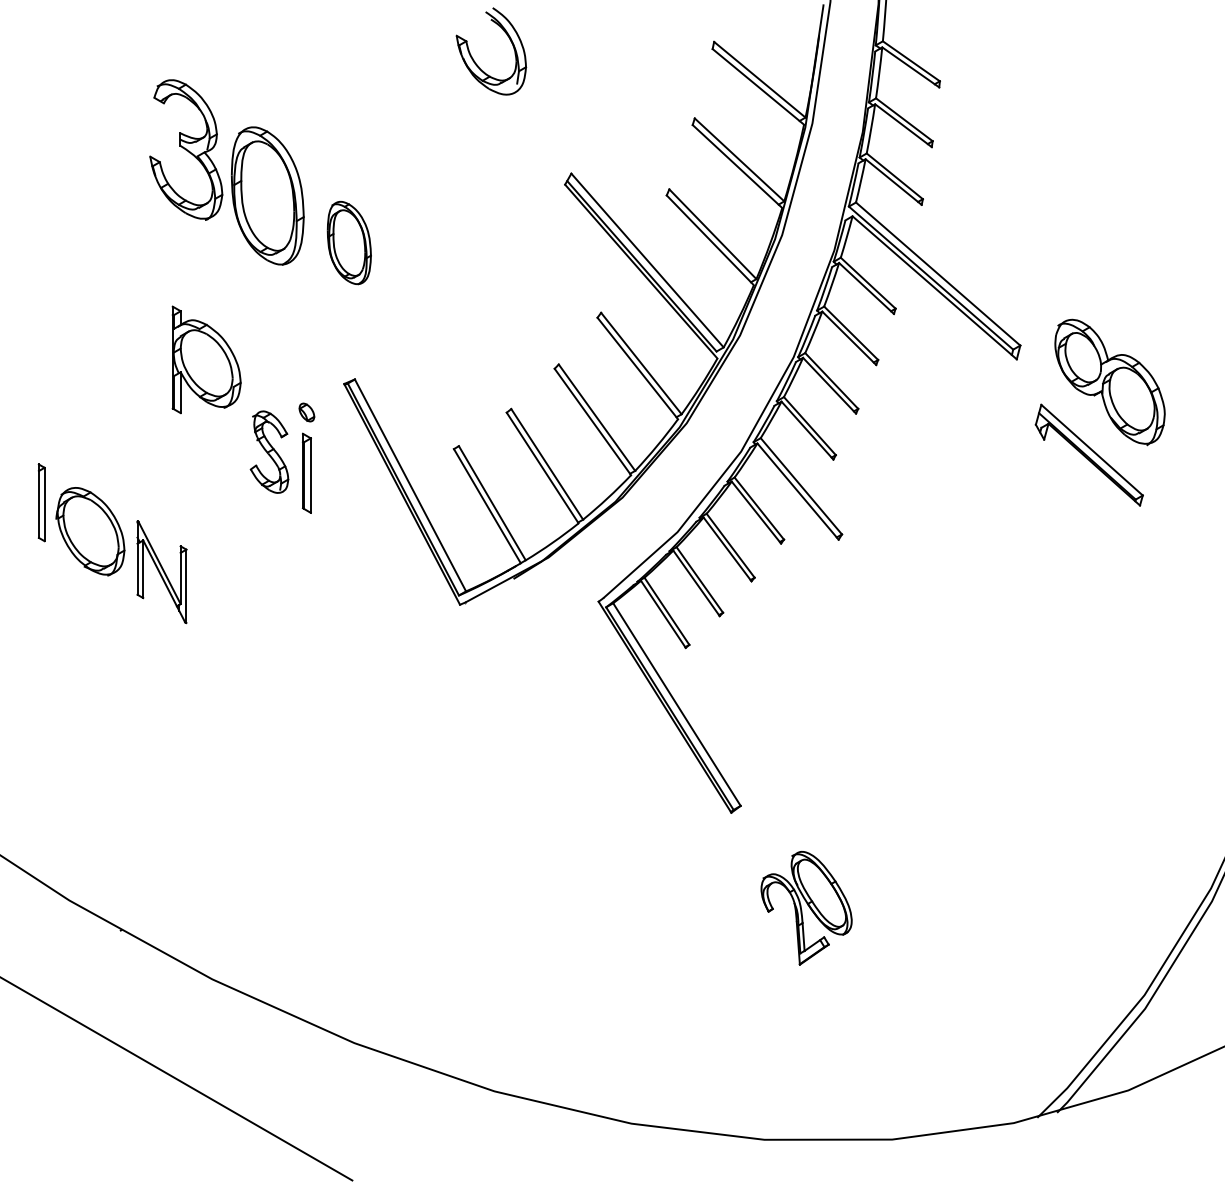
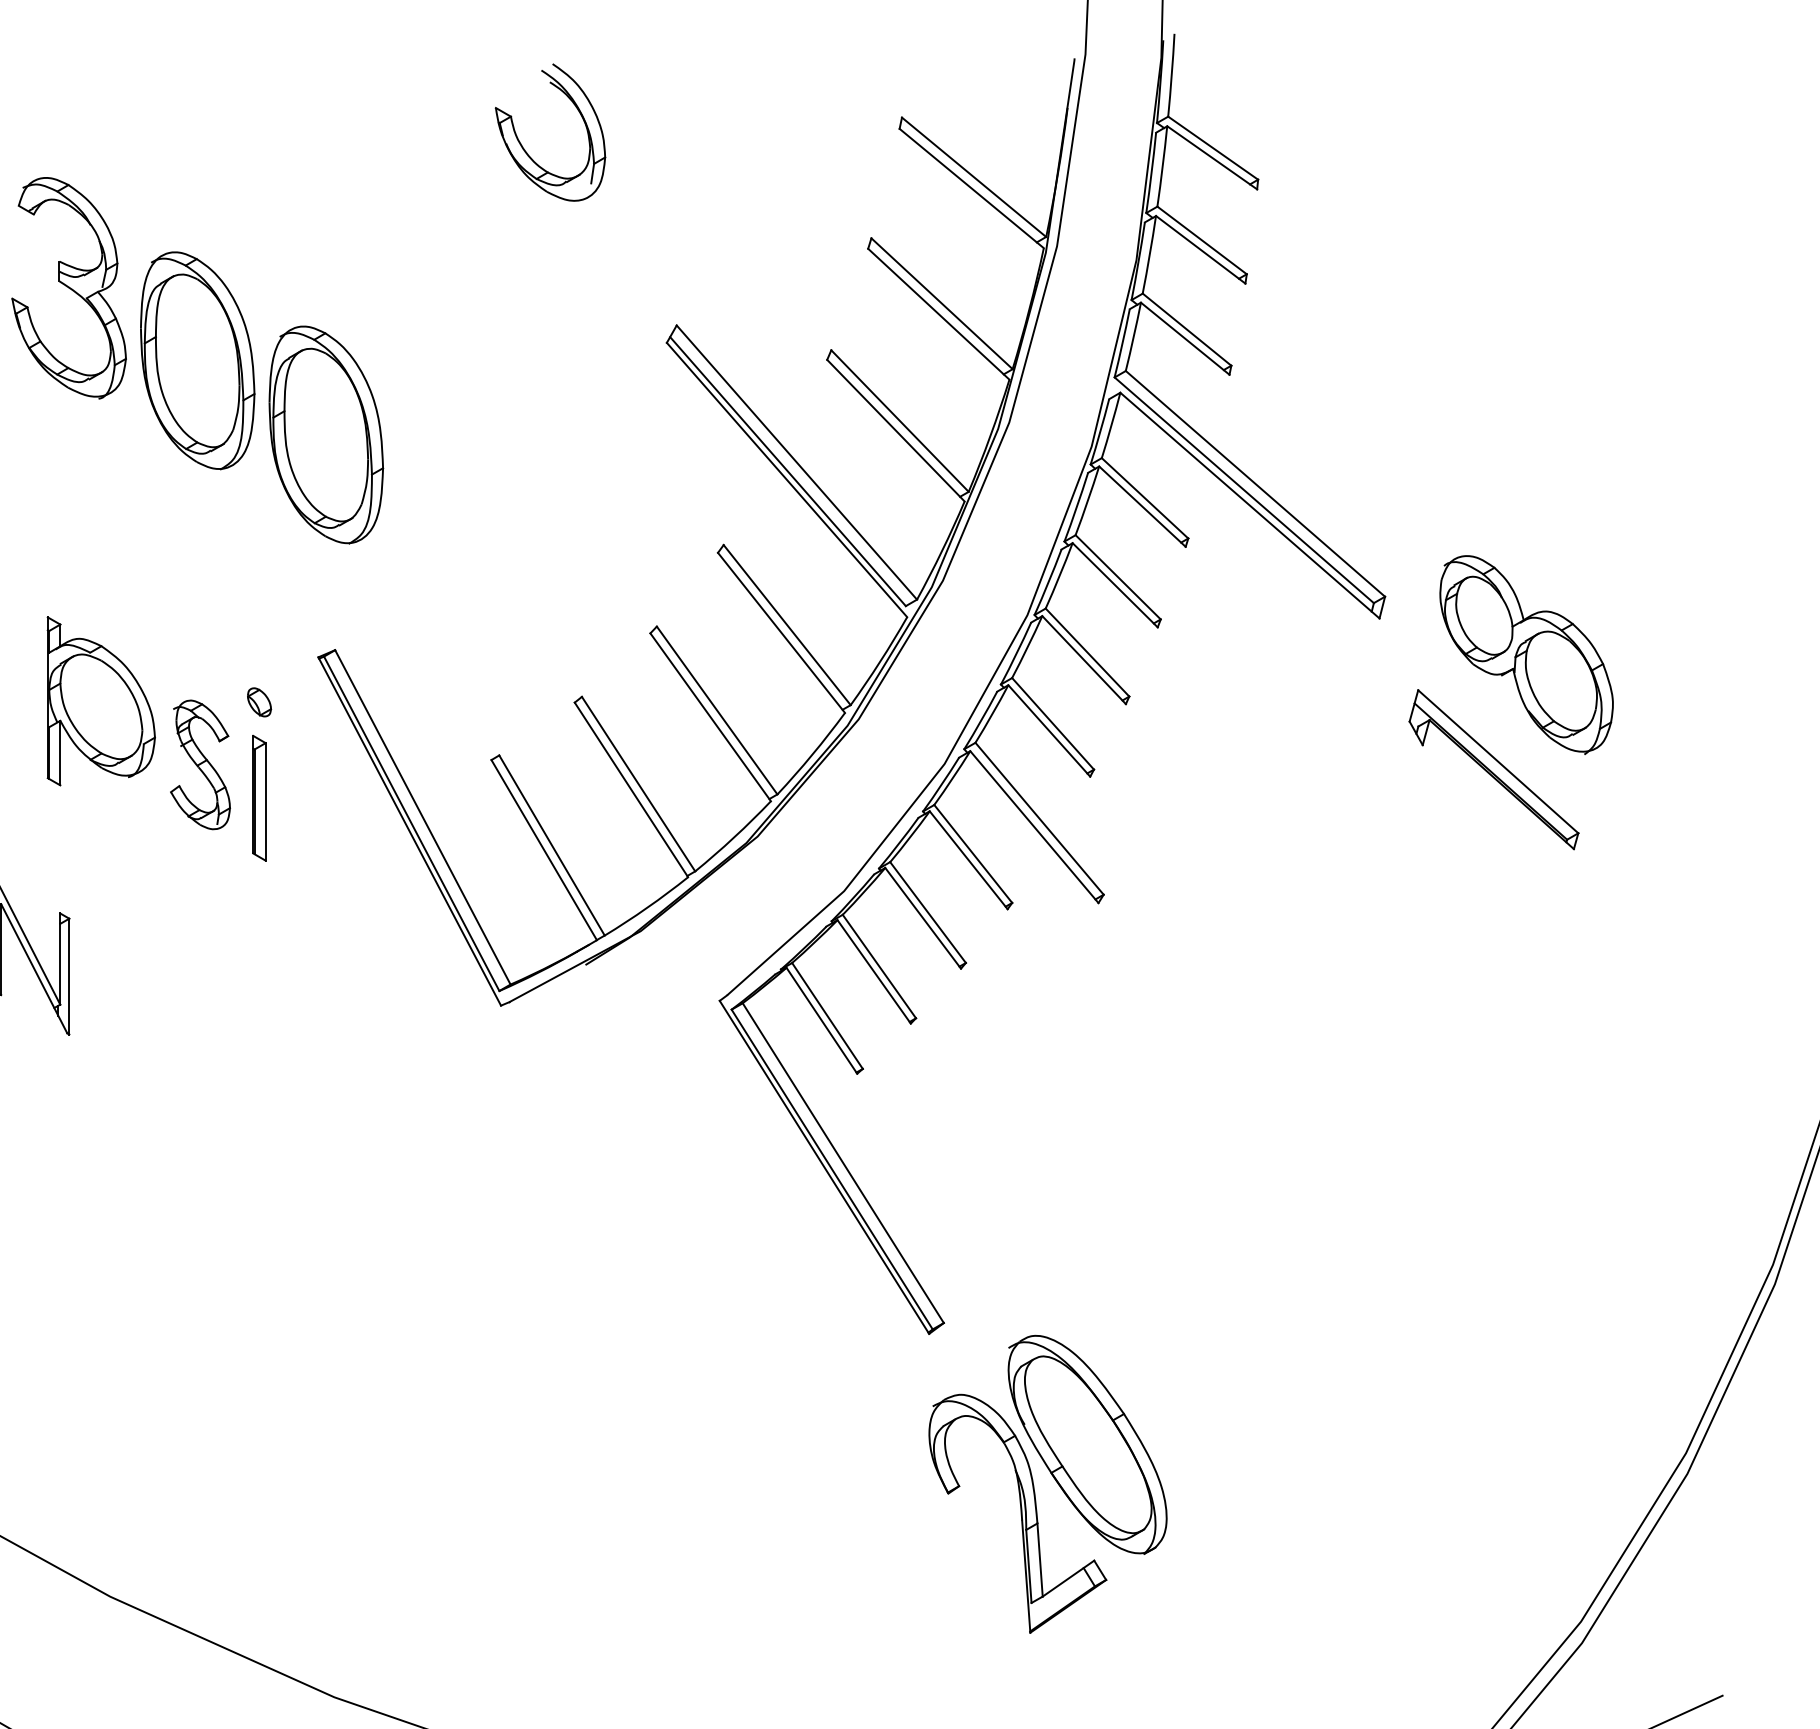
part: (349, 242) -> (326, 434), size x1.67
part: (206, 359) -> (101, 700), moved
part: (806, 908) -> (1047, 1484), size x1.67

